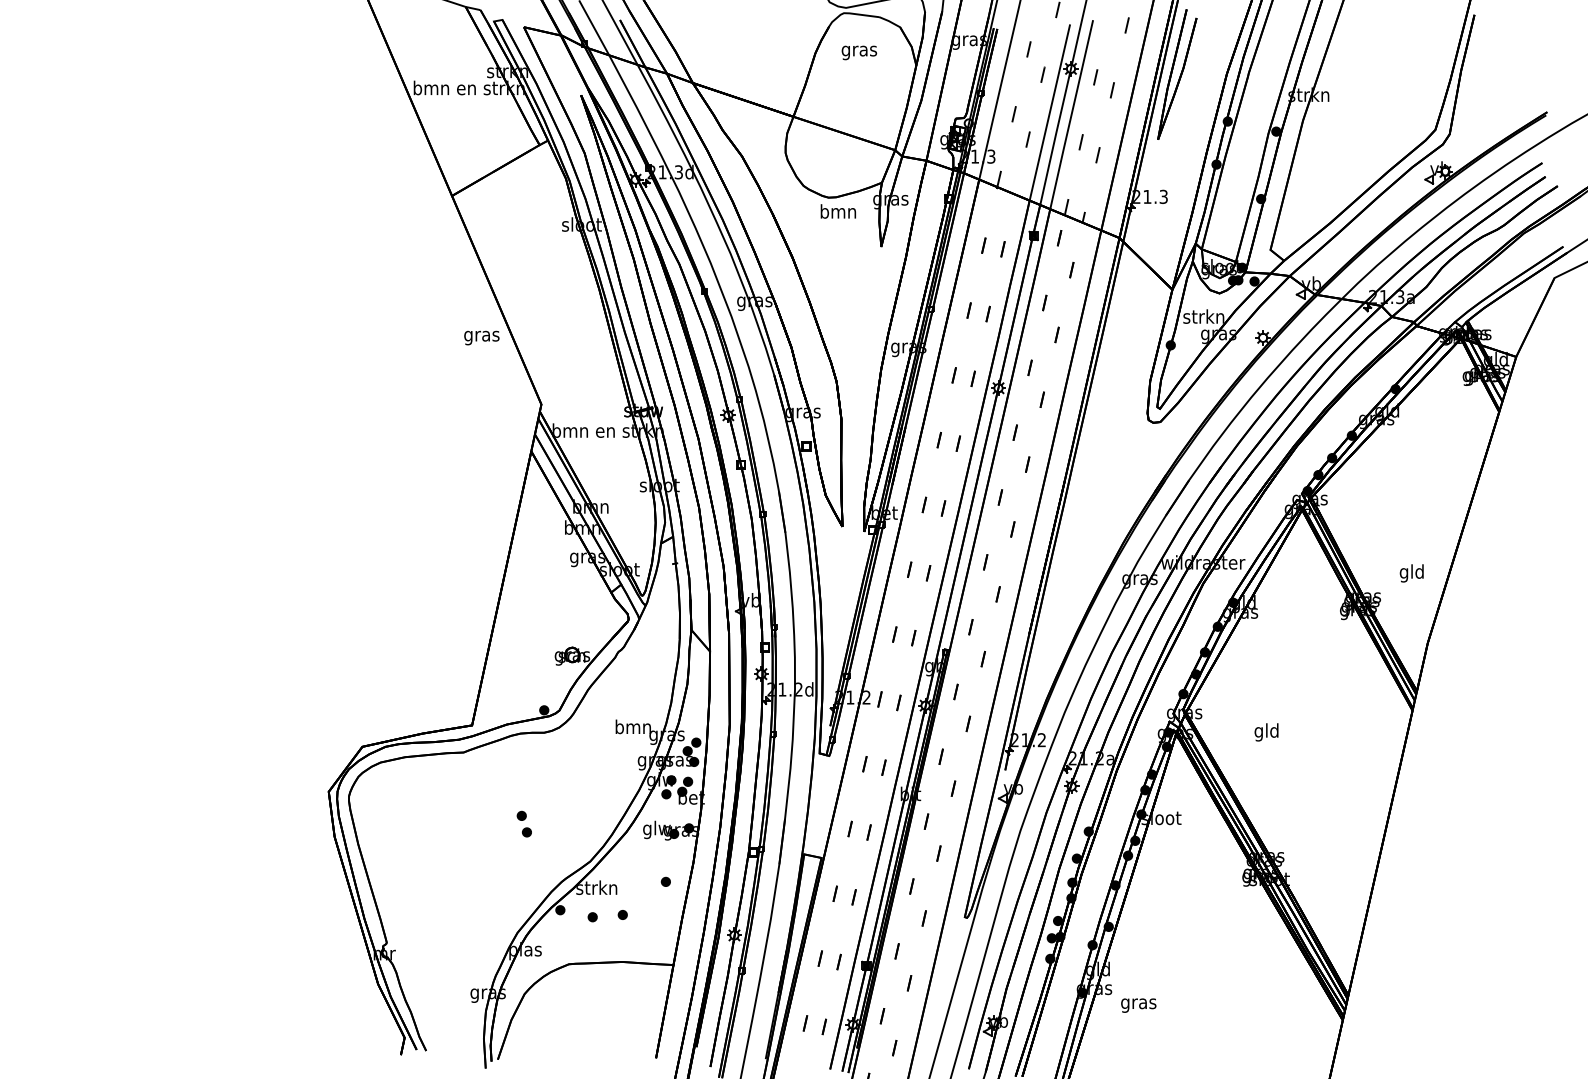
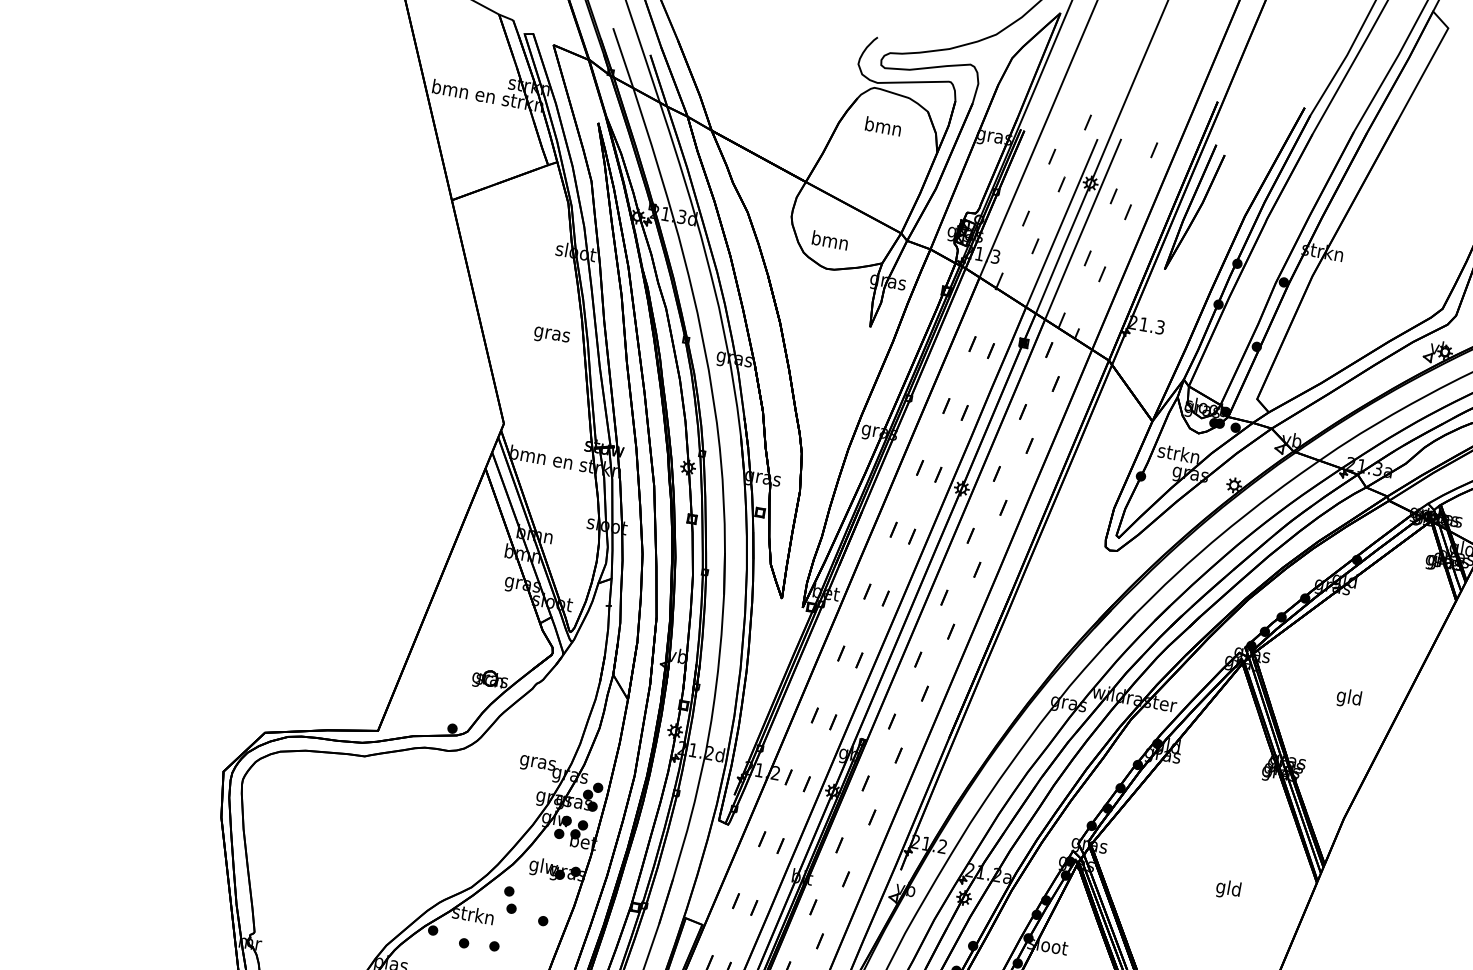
text: (859, 51) -> (883, 128), gras -> bmn
text: (837, 211) -> (829, 240), moved
text: (481, 337) -> (551, 335), moved
text: (1411, 573) -> (1348, 698), moved
text: (632, 728) -> (537, 762), bmn -> gras
text: (1266, 732) -> (1228, 889), moved
part: (523, 823) -> (509, 899), moved

